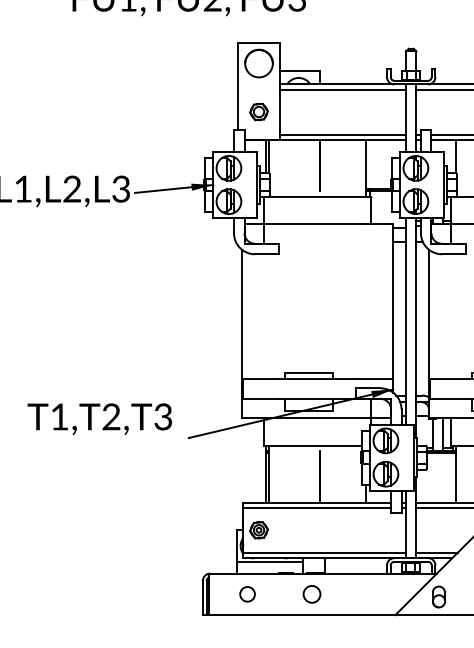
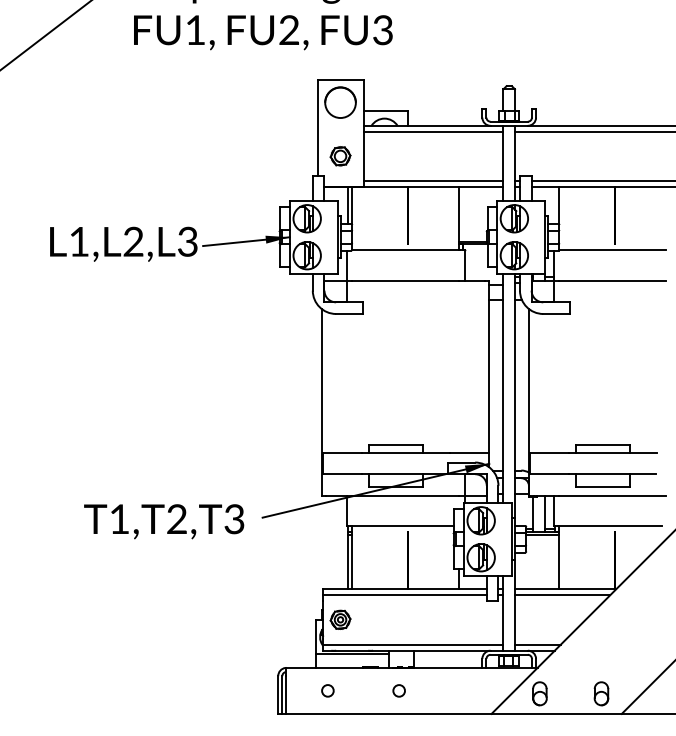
text: (100, 418) -> (164, 521), moved
circle: (247, 594) -> (327, 690), size x0.71
circle: (311, 594) -> (398, 690), size x0.62

